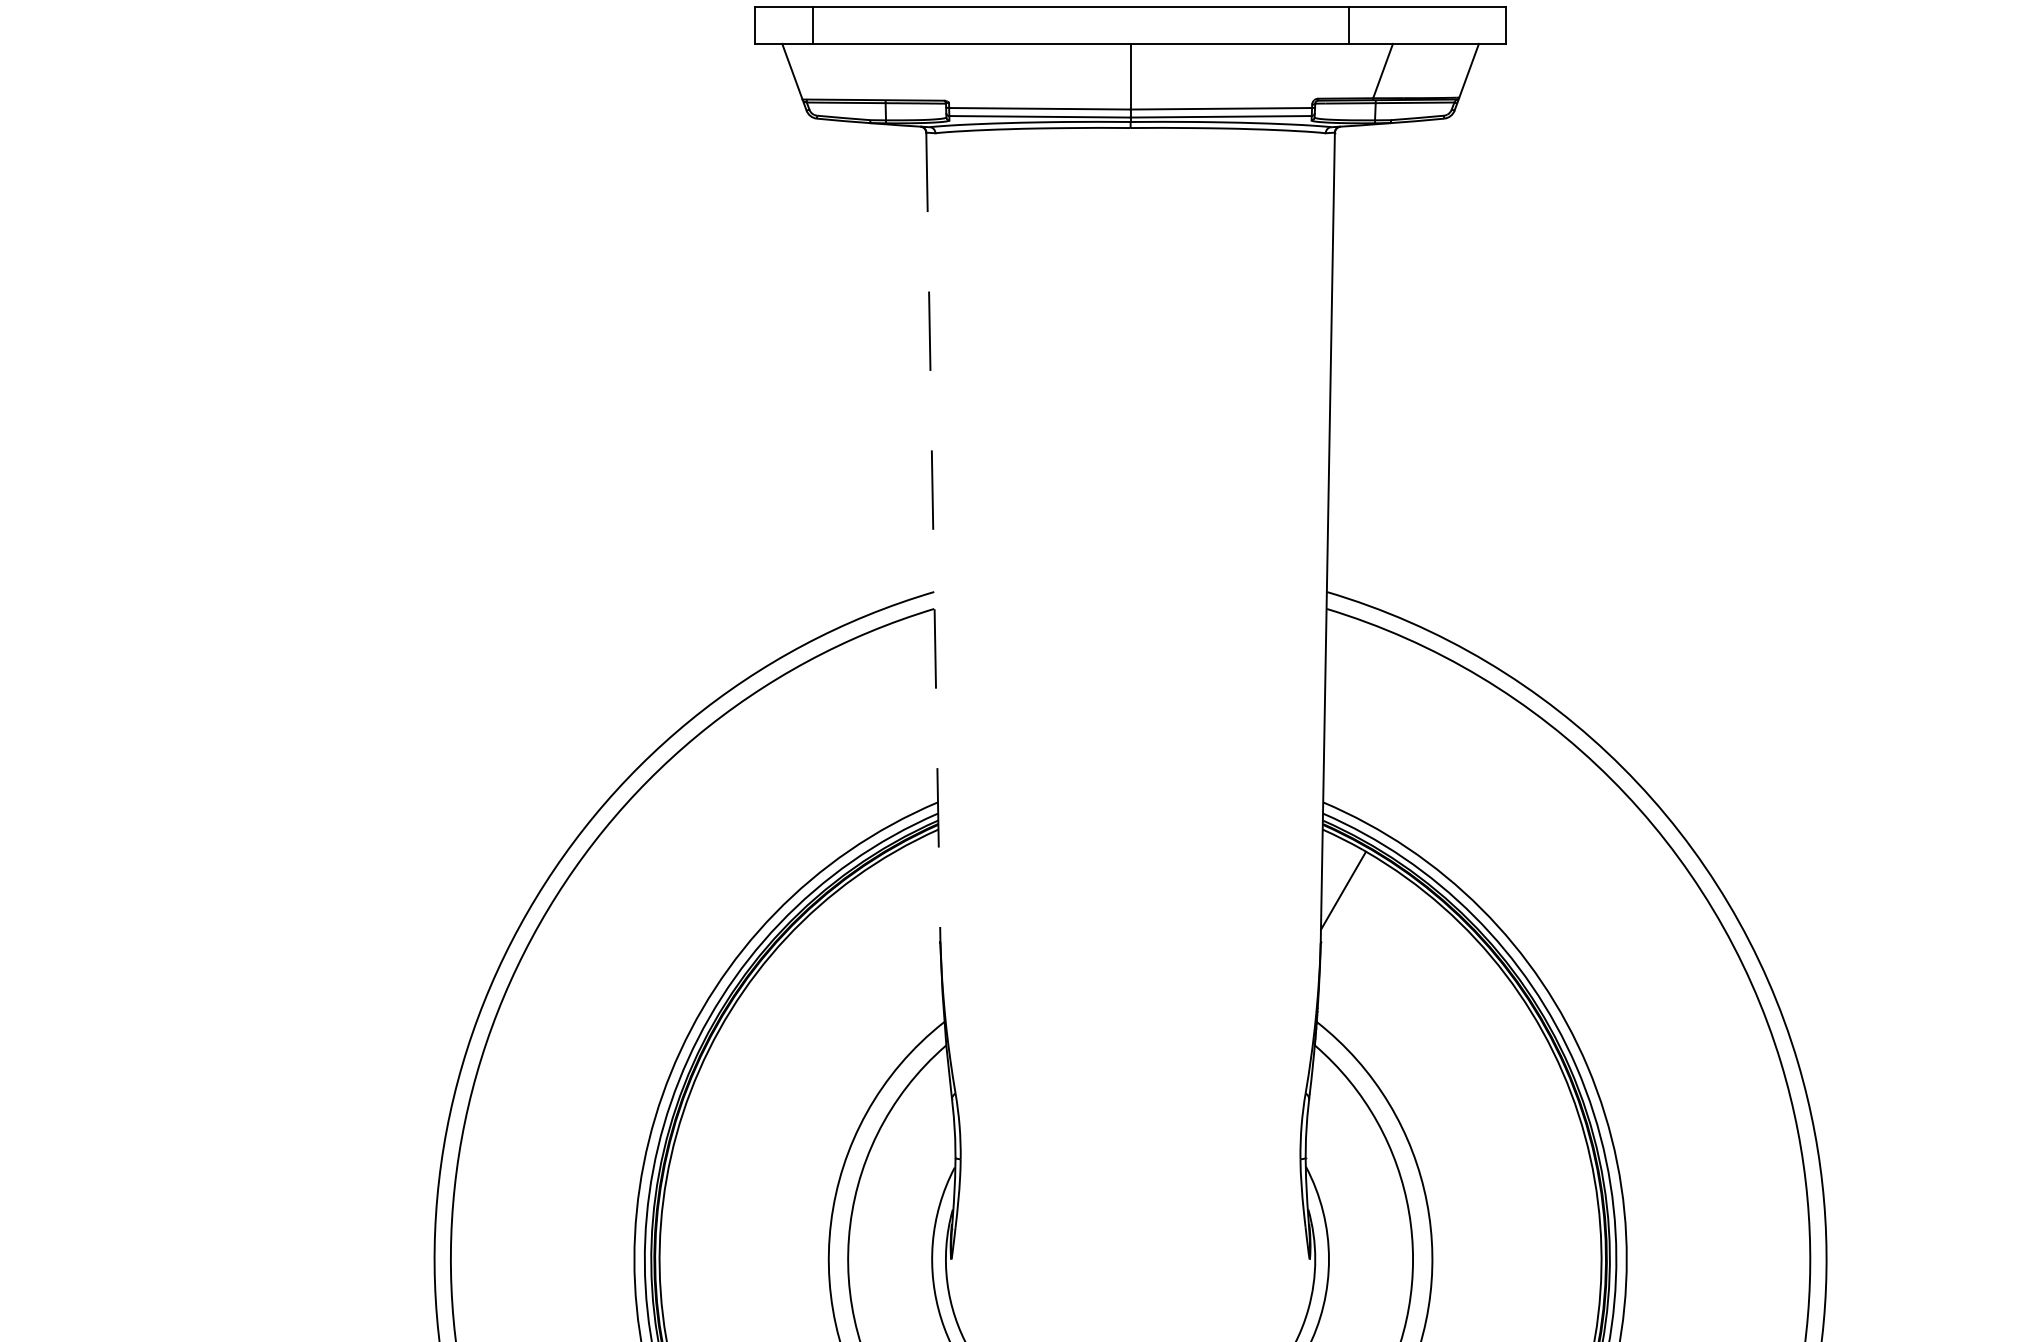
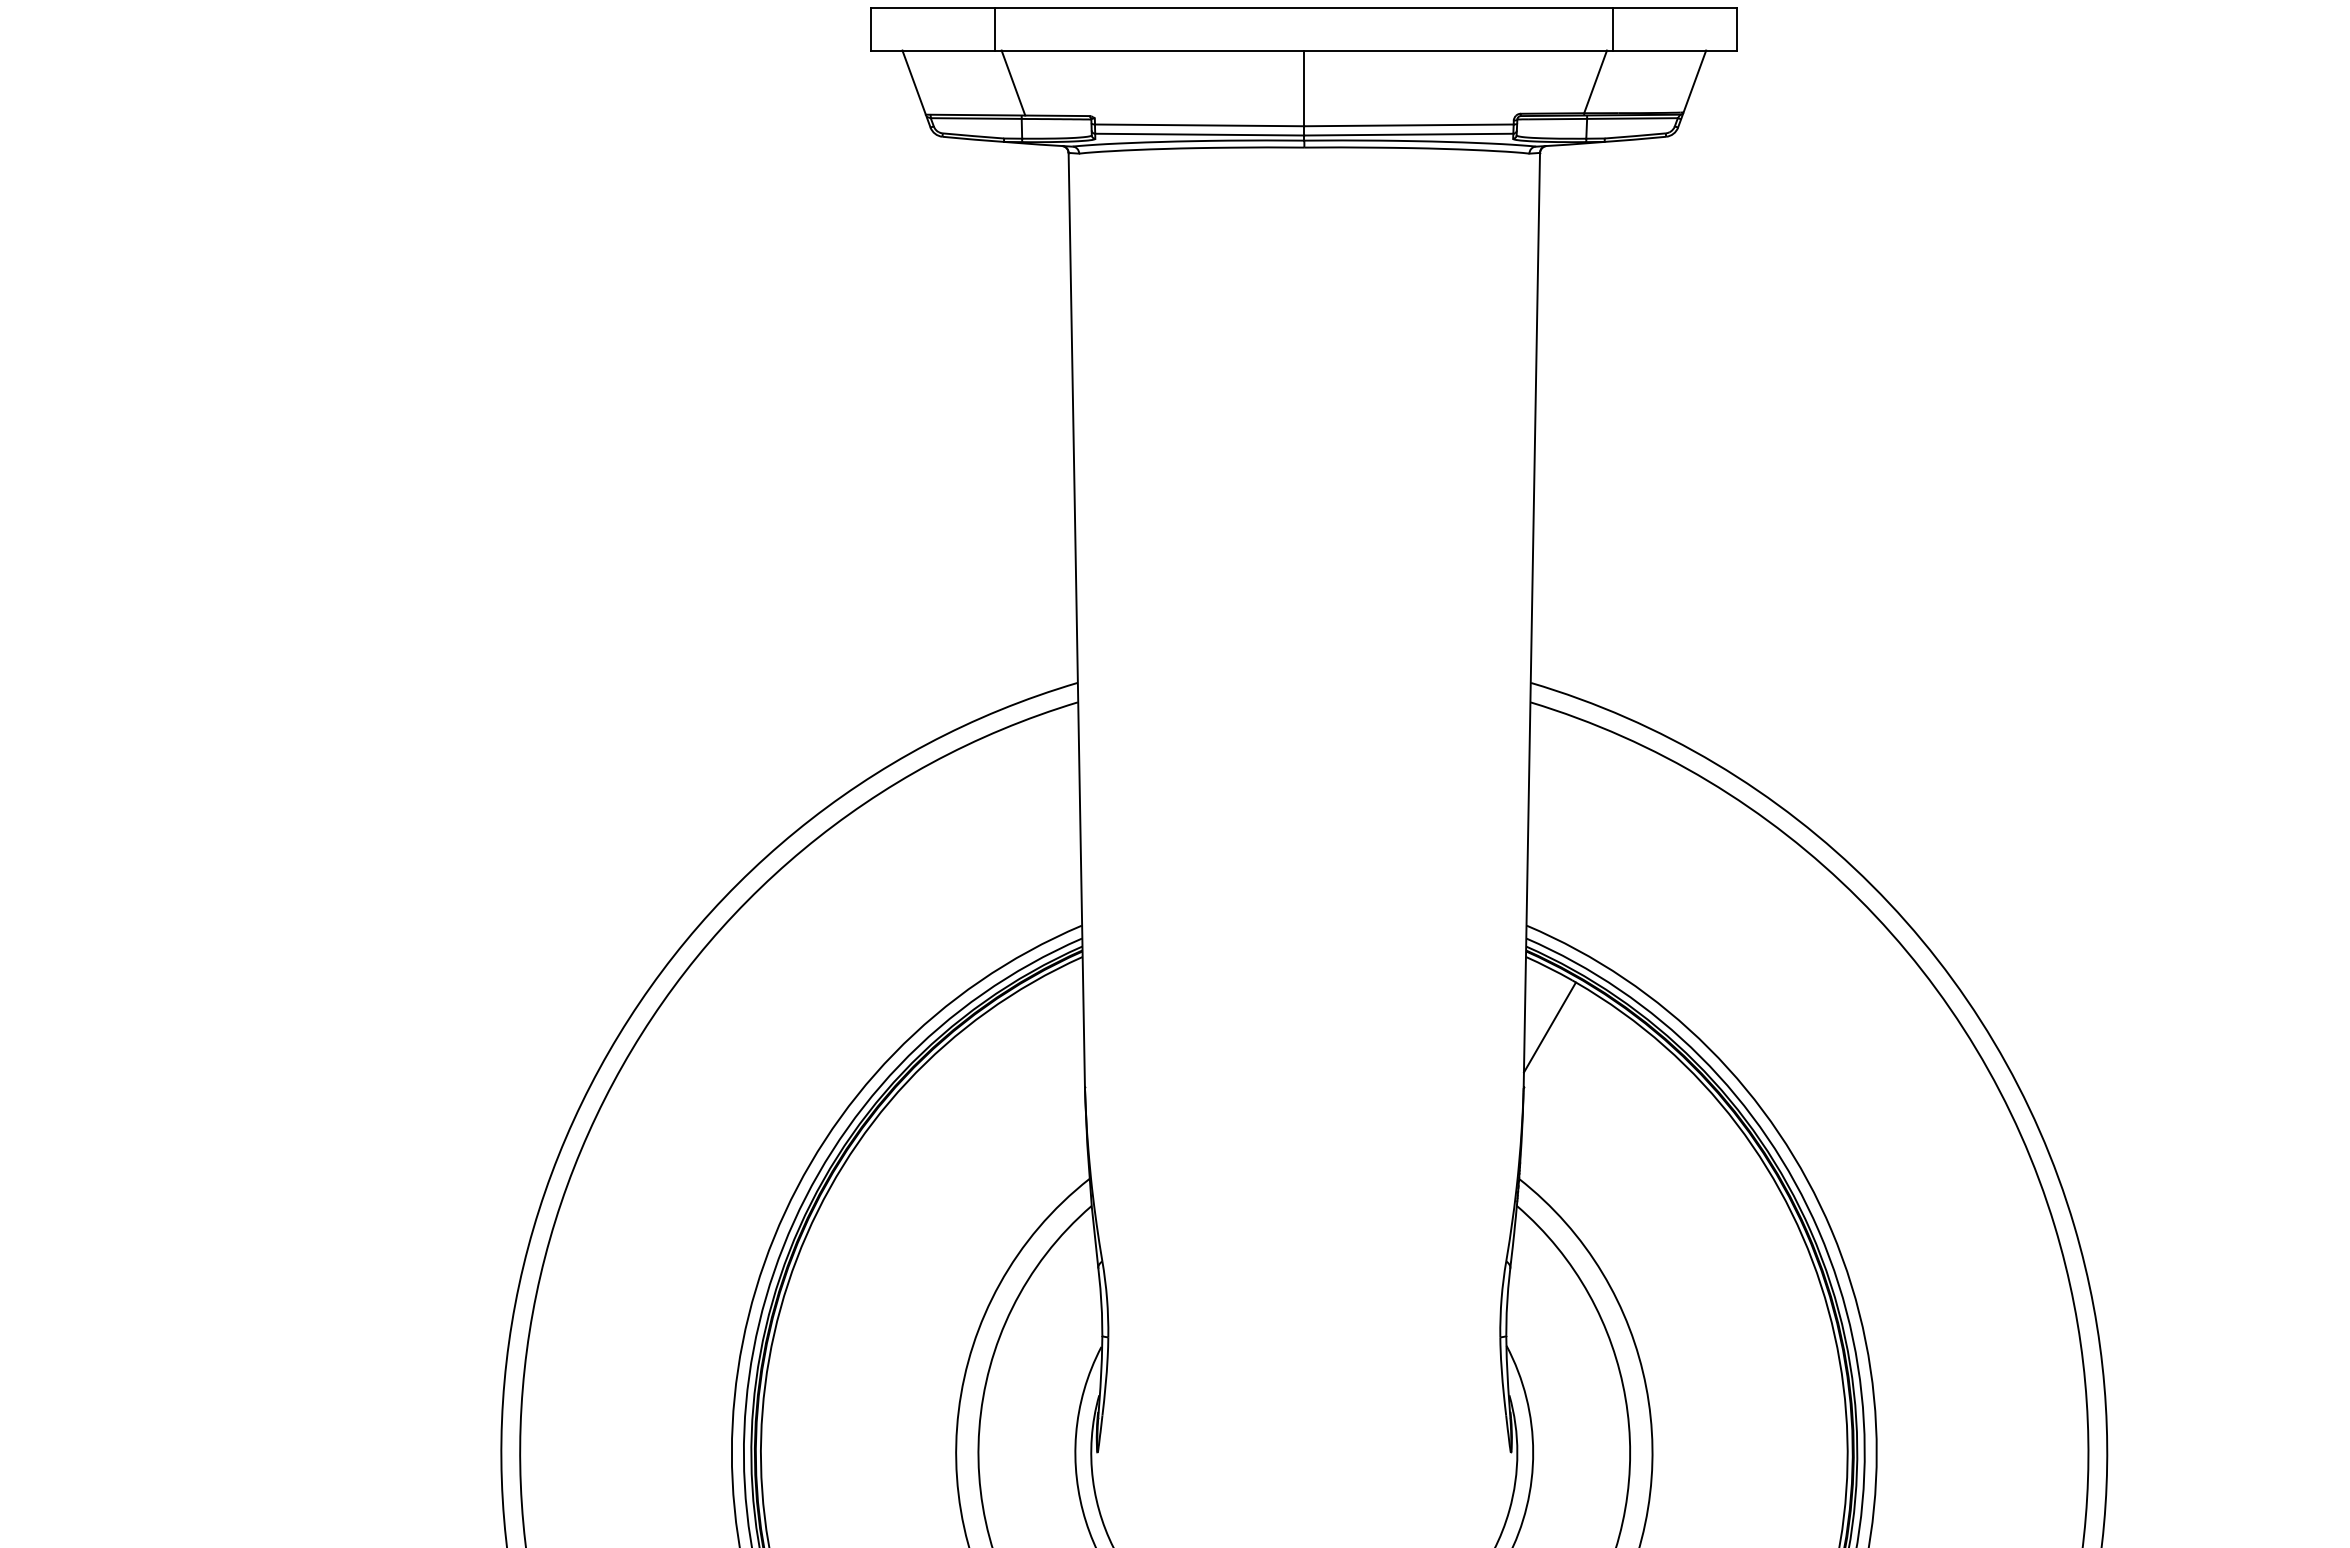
line: (813, 24) -> (995, 28), moved
line: (1349, 24) -> (1613, 28), moved
line: (878, 71) -> (1013, 82), added
line: (933, 537) -> (1076, 620), dashed -> solid

